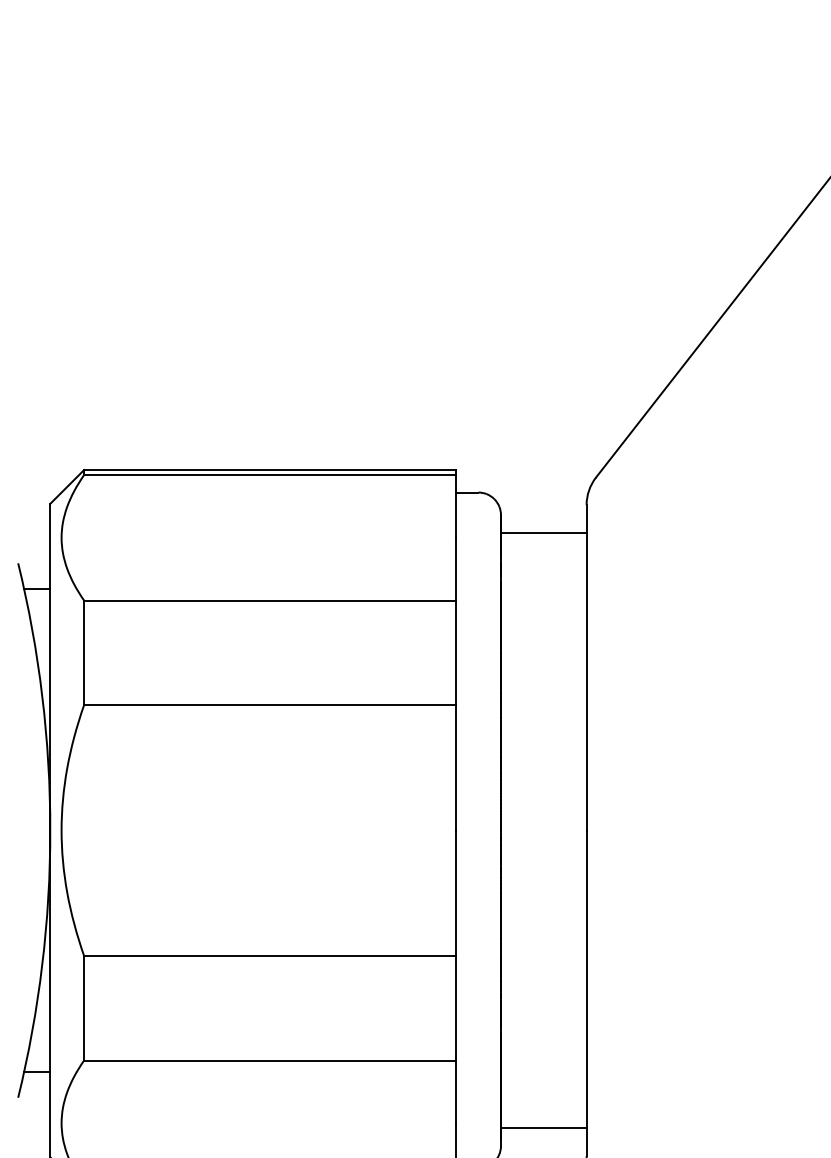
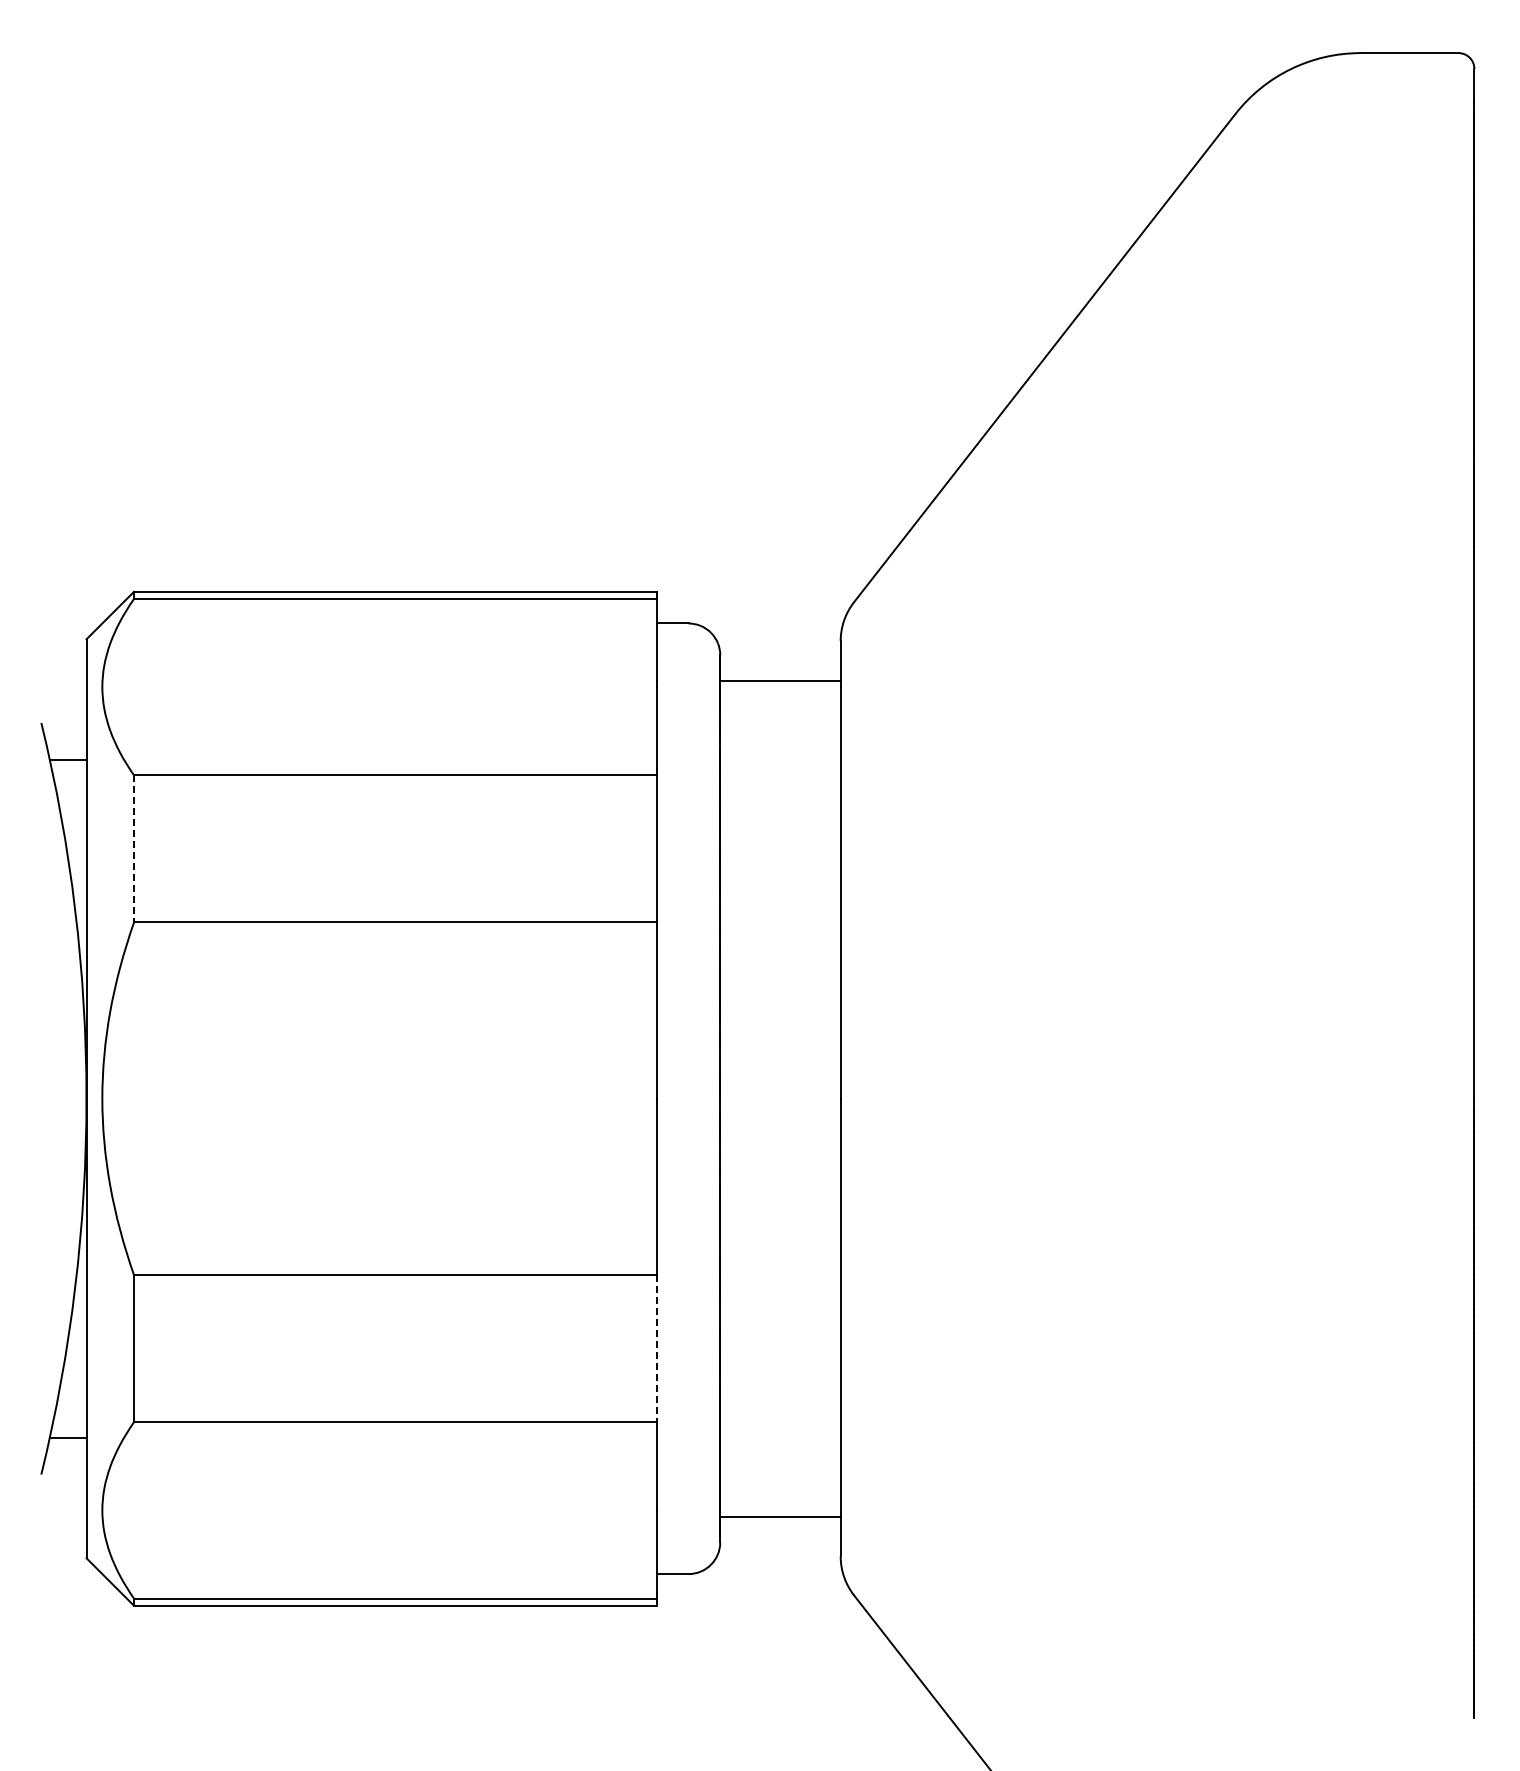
line: (84, 653) -> (134, 849), solid -> dashed
line: (455, 1008) -> (656, 1349), solid -> dashed

